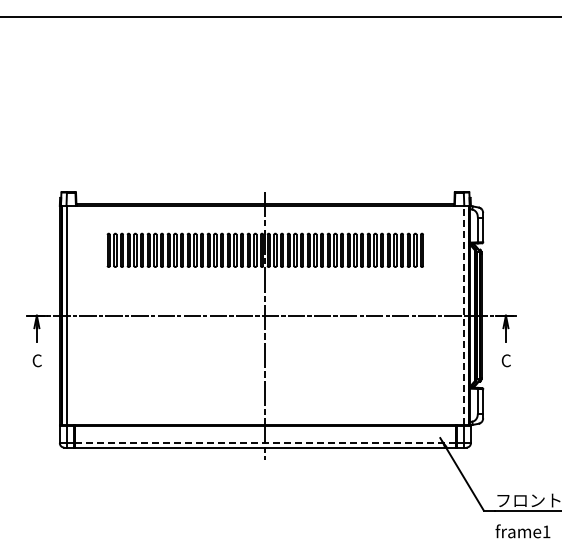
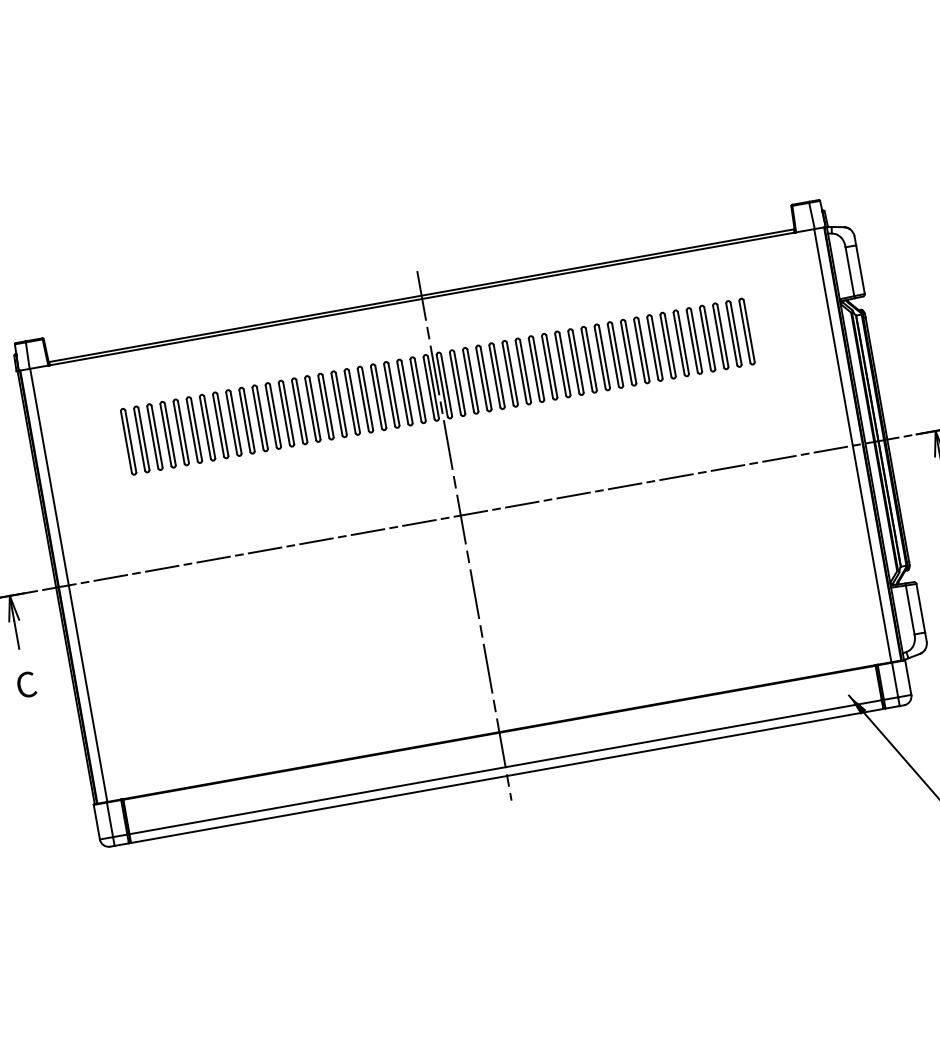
line: (464, 315) -> (853, 445), dashed -> solid
line: (265, 443) -> (505, 767), dashed -> solid

